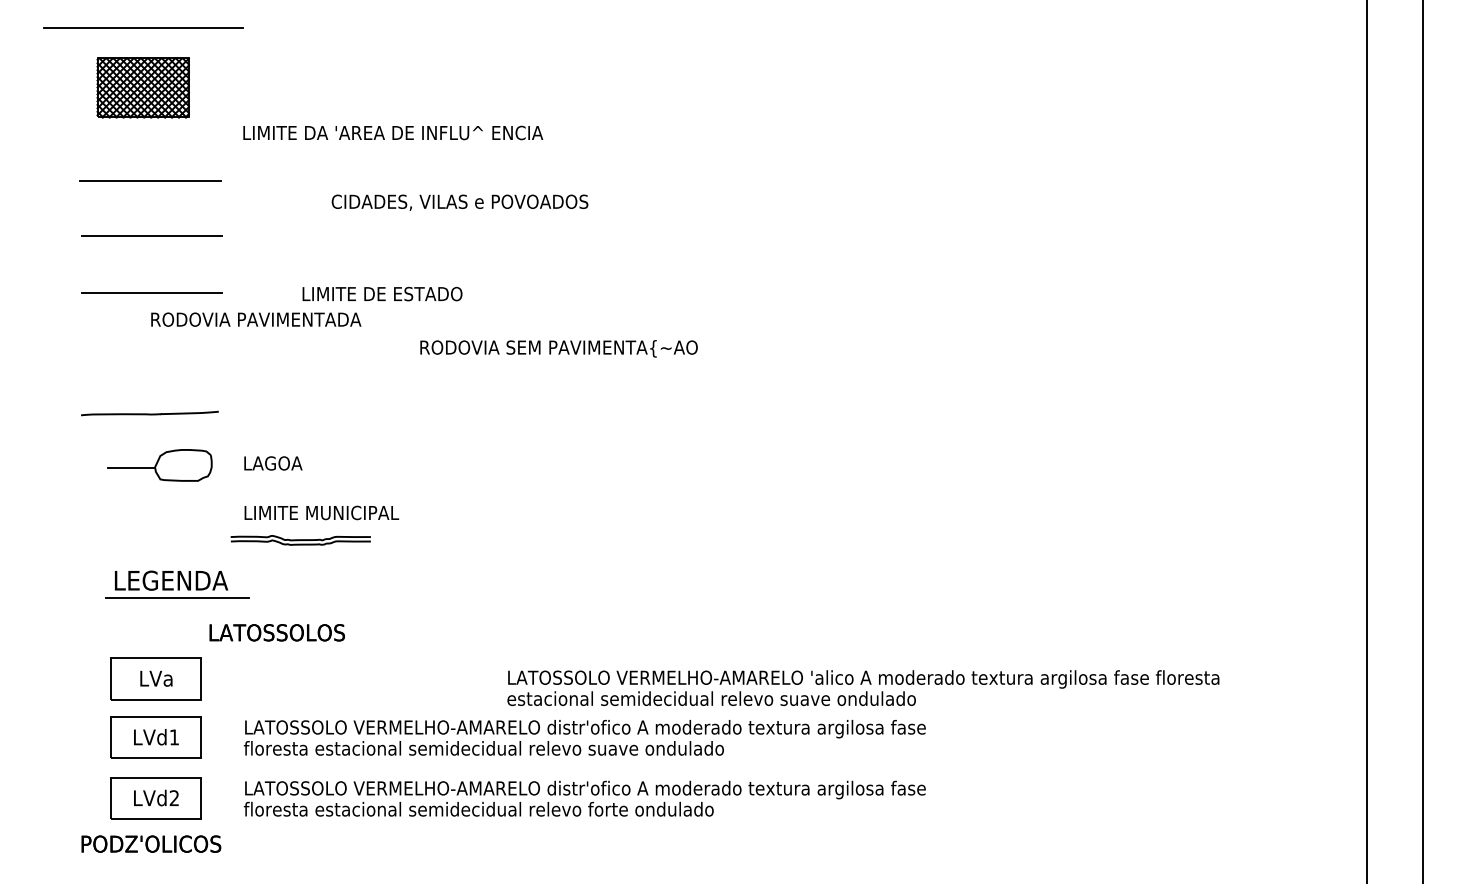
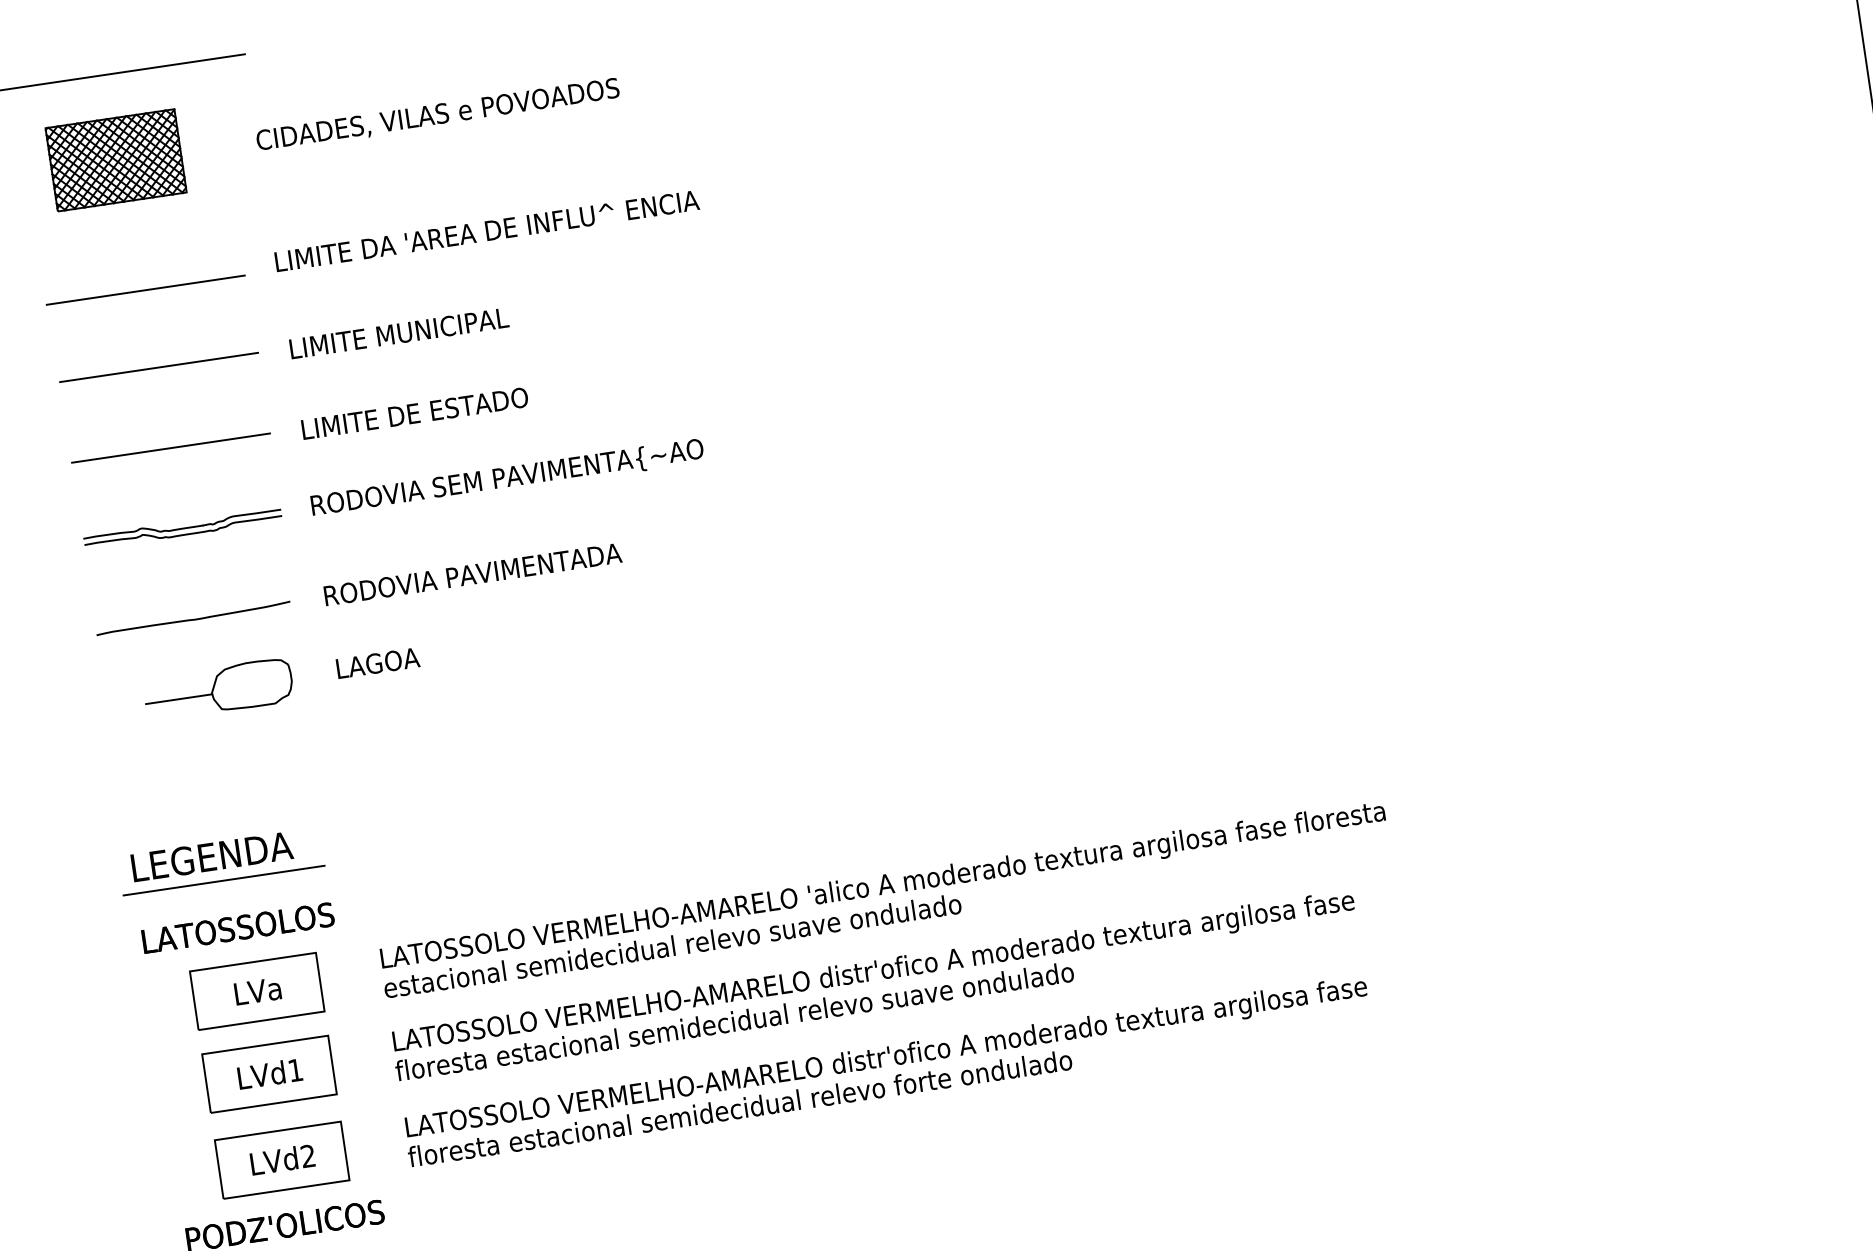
text: (393, 132) -> (487, 230), moved
text: (459, 202) -> (437, 115), moved
text: (382, 293) -> (414, 412), moved
text: (256, 319) -> (473, 574), moved
text: (558, 348) -> (506, 478), moved
text: (321, 512) -> (398, 332), moved
part: (300, 540) -> (182, 529), moved
part: (177, 584) -> (221, 860), moved
text: (276, 632) -> (237, 927), moved
text: (863, 687) -> (884, 898), moved

